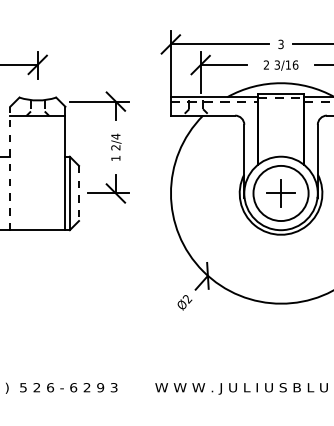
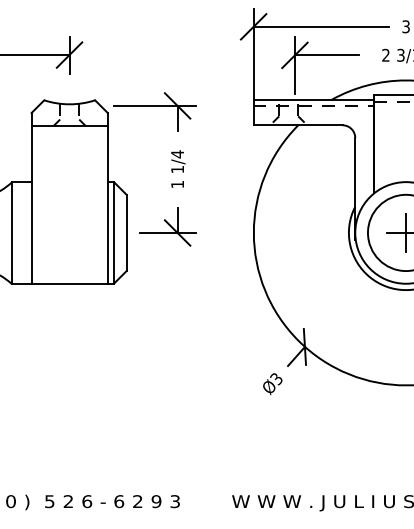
text: (115, 147) -> (177, 169), 2/4 -> 1/4
line: (10, 168) -> (31, 198), dashed -> solid
line: (79, 193) -> (127, 232), dashed -> solid
text: (187, 298) -> (276, 378), Ø2 -> Ø3

